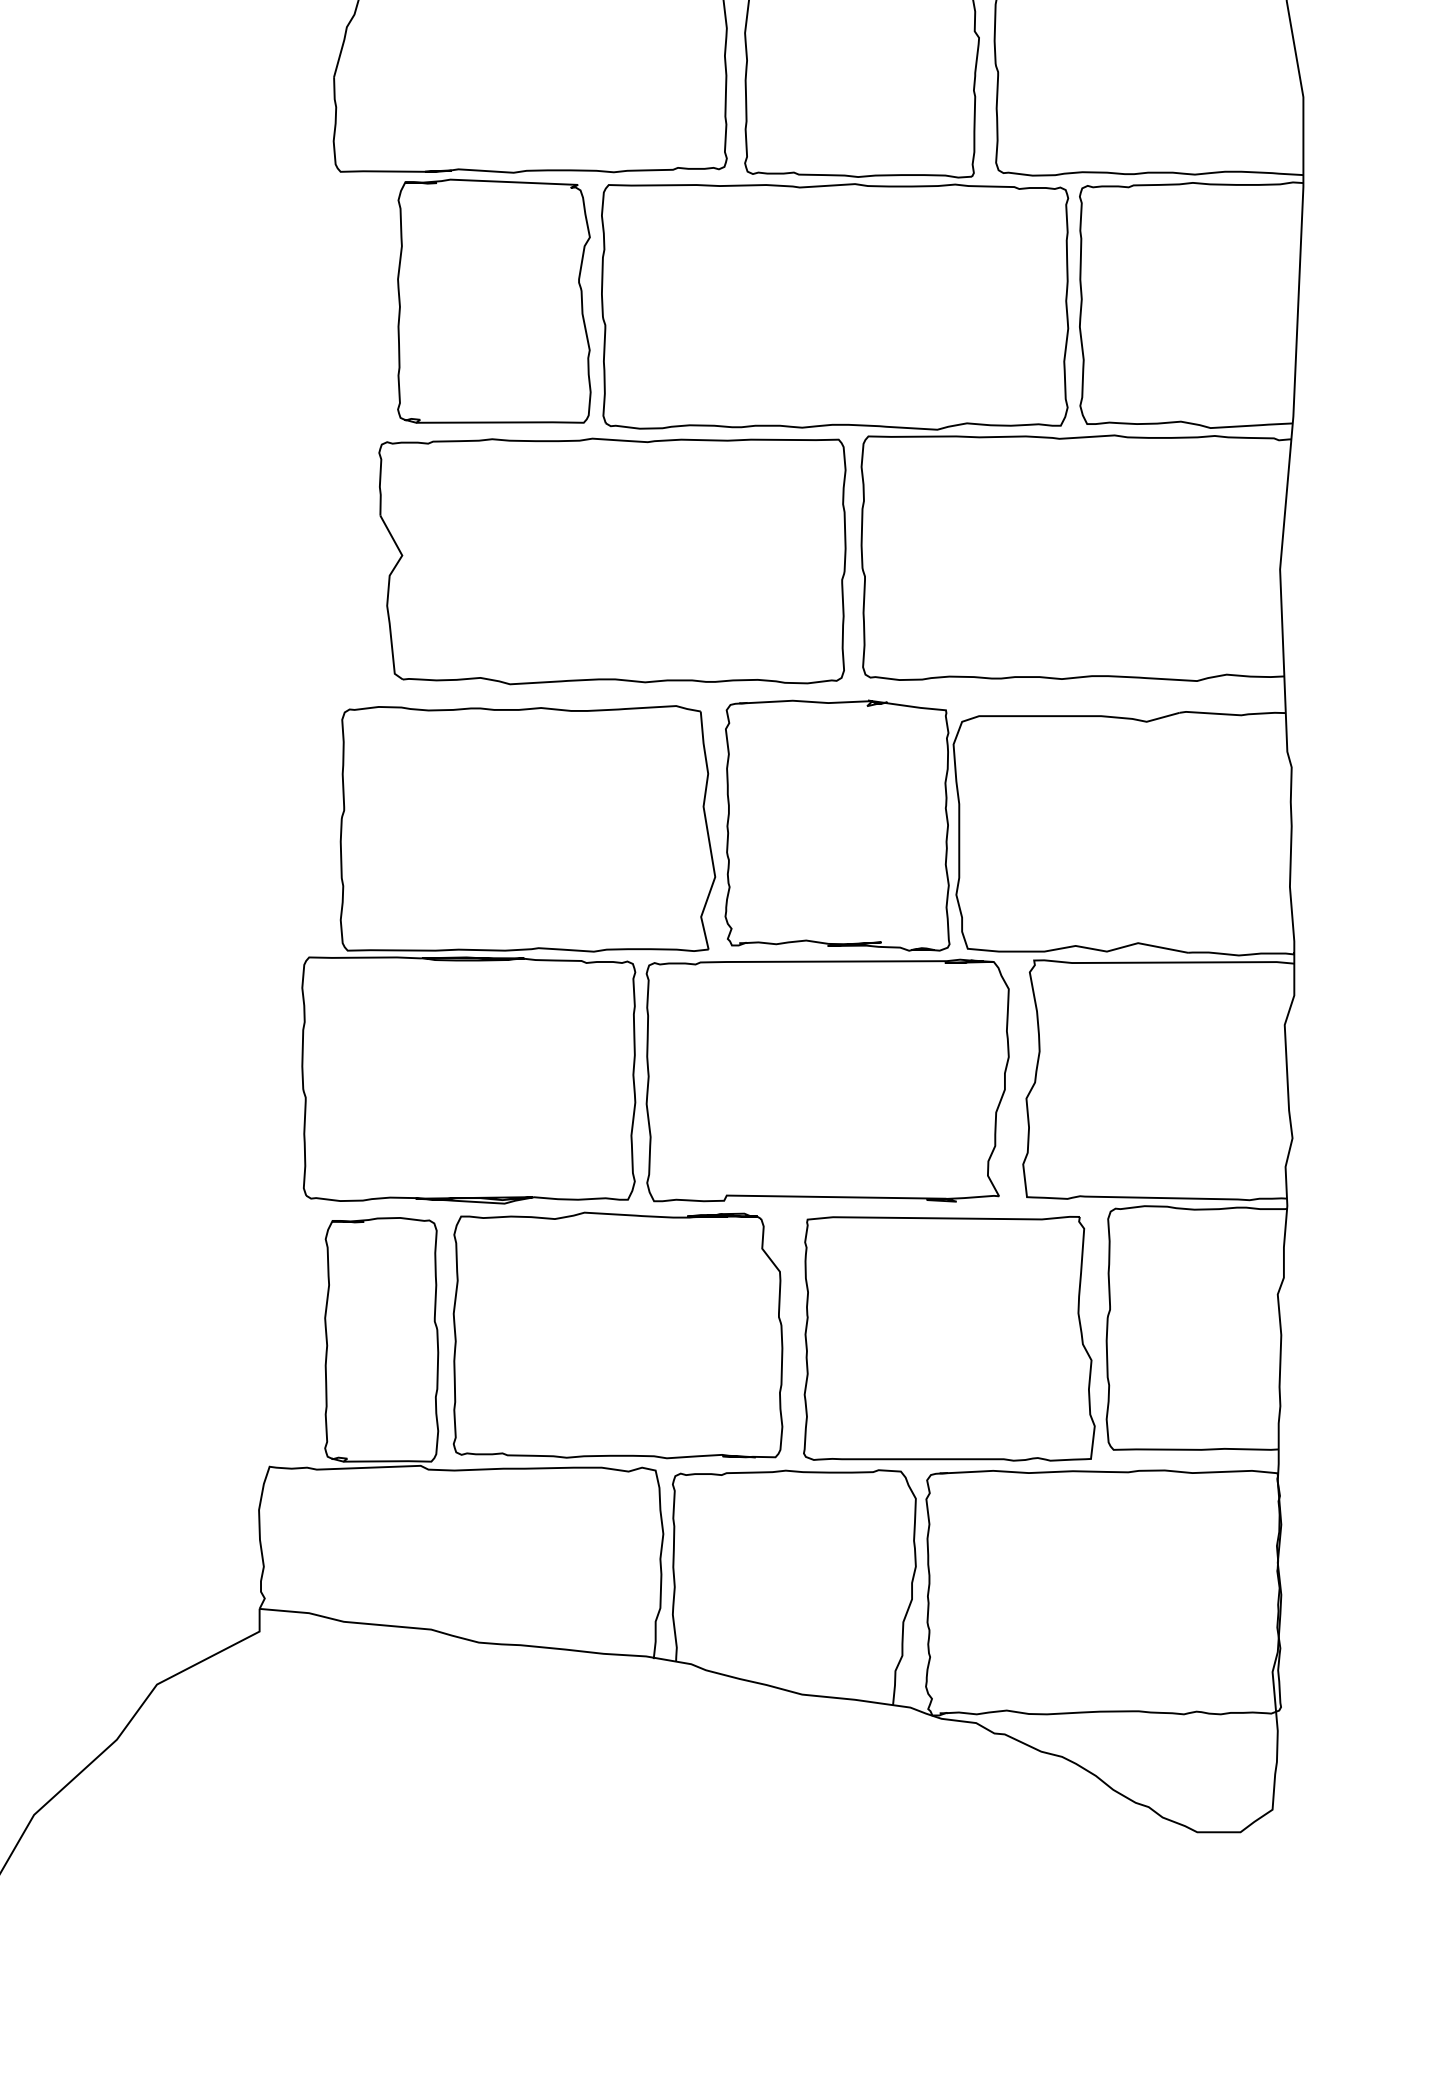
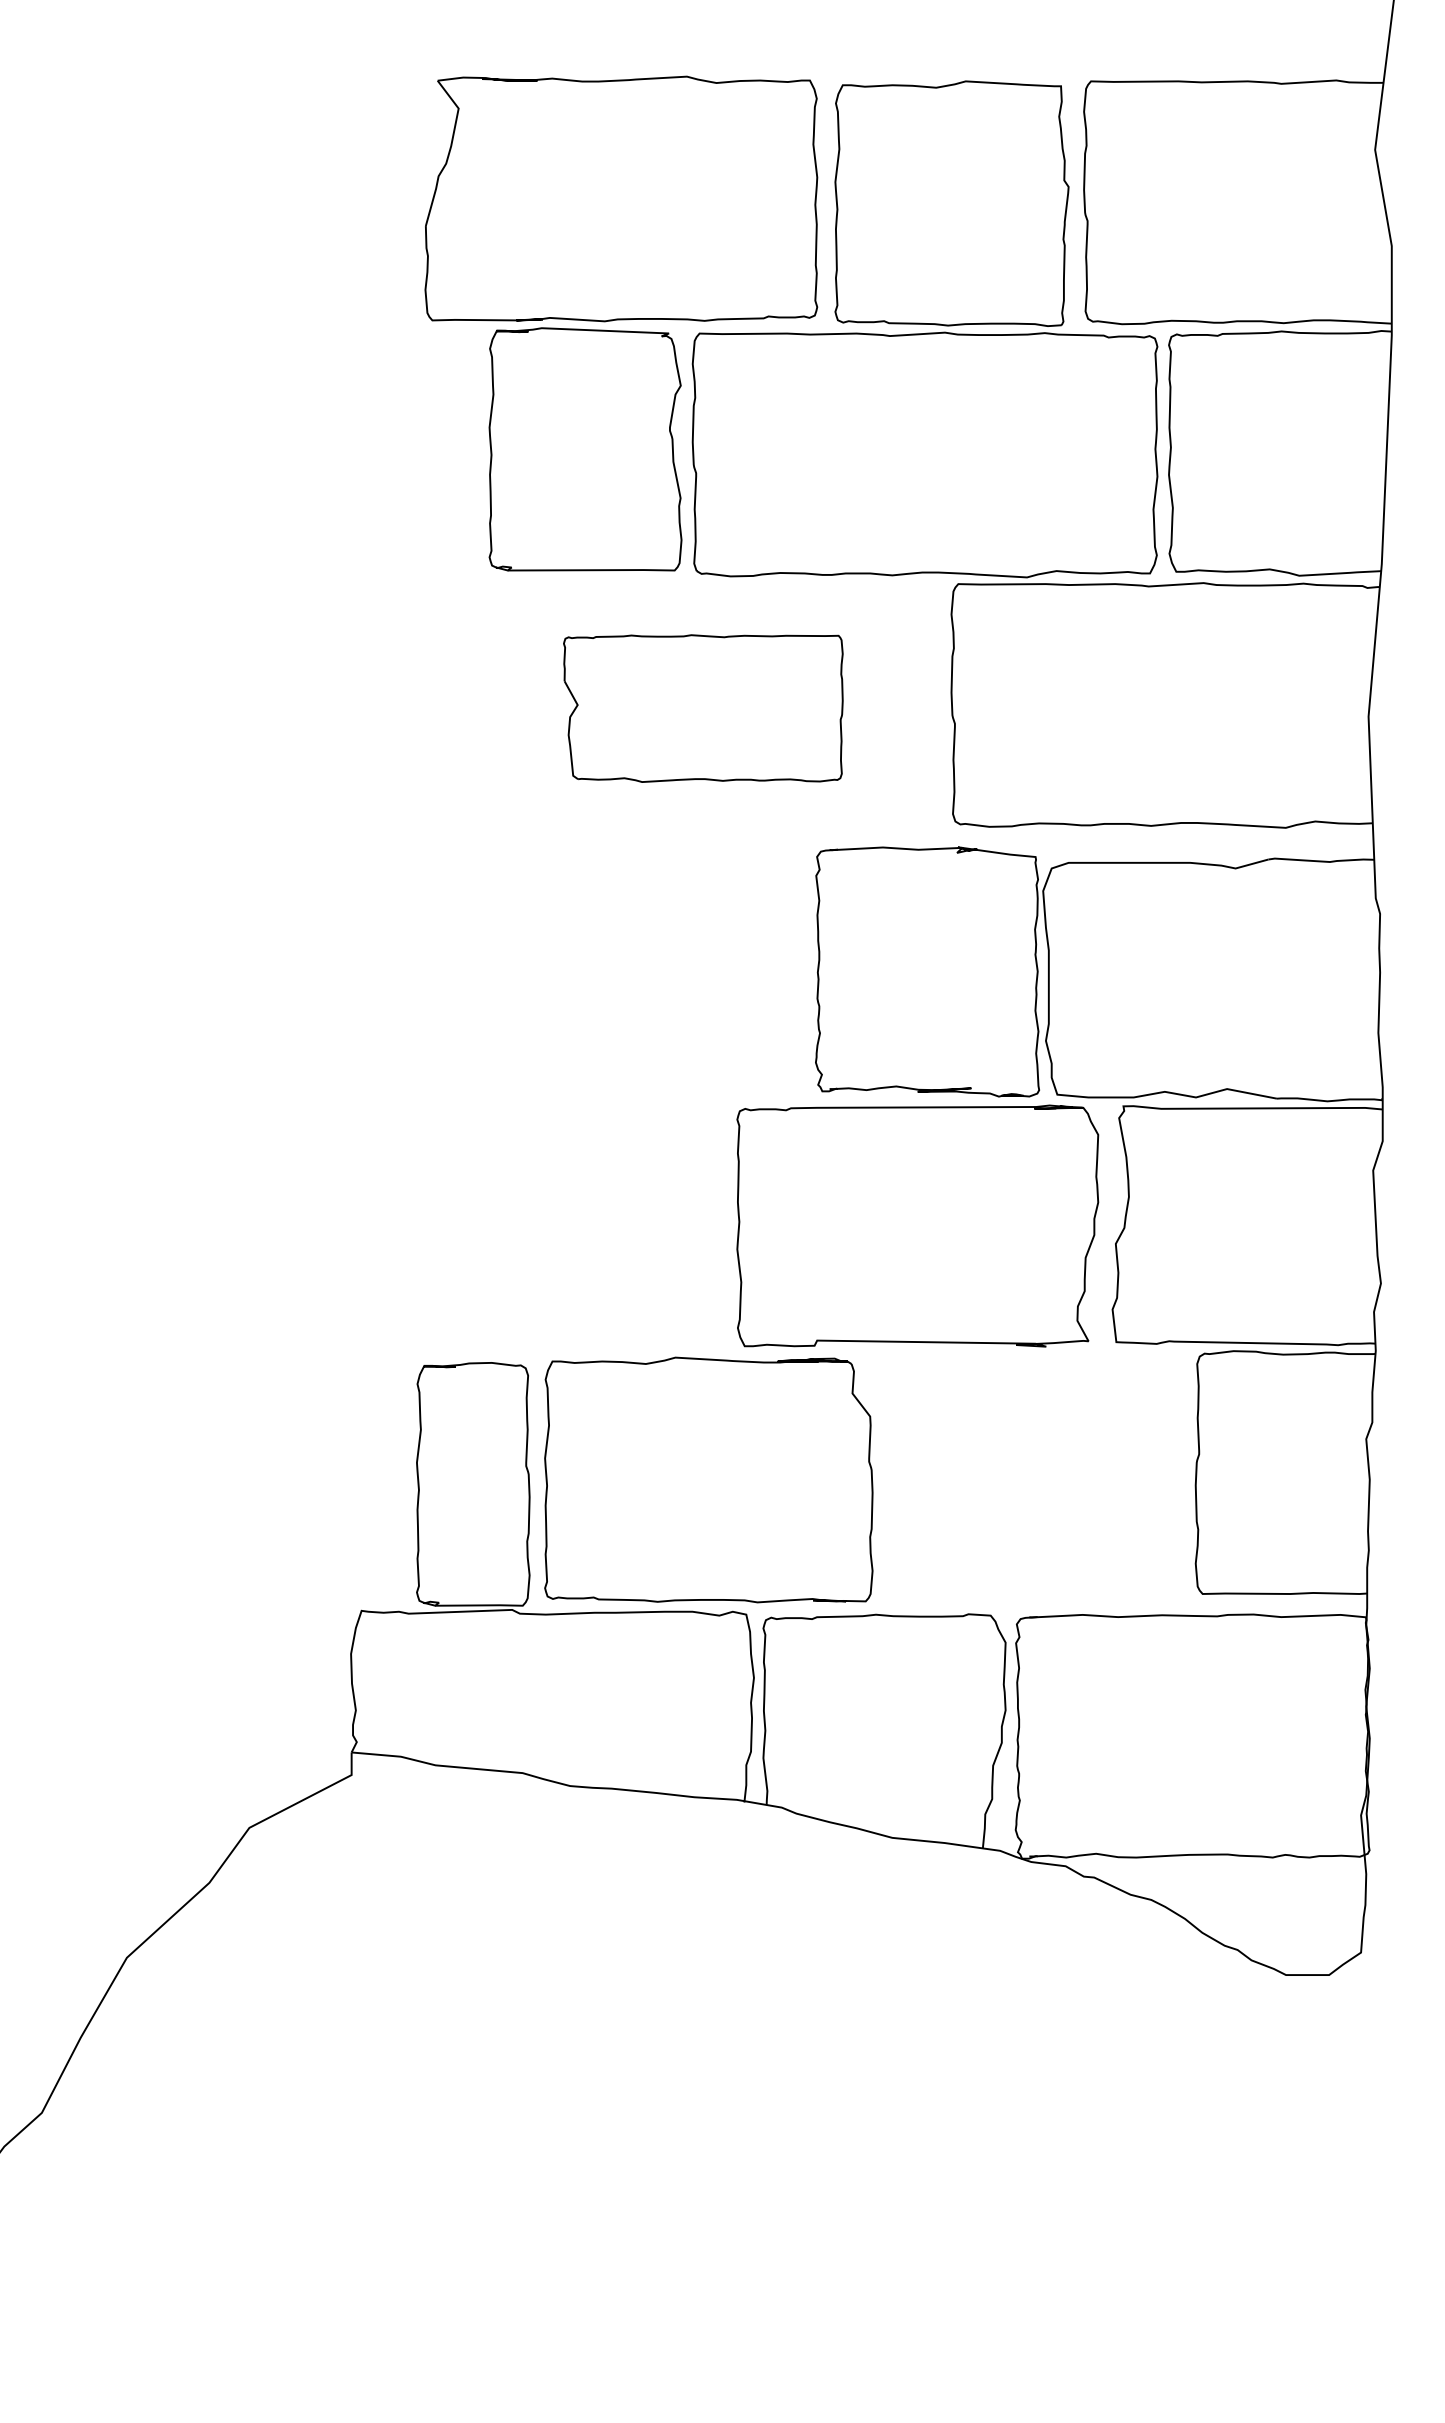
part: (612, 561) -> (703, 708), size x0.6
part: (508, 954) -> (599, 1100), removed
part: (948, 1337) -> (1038, 1482), removed

